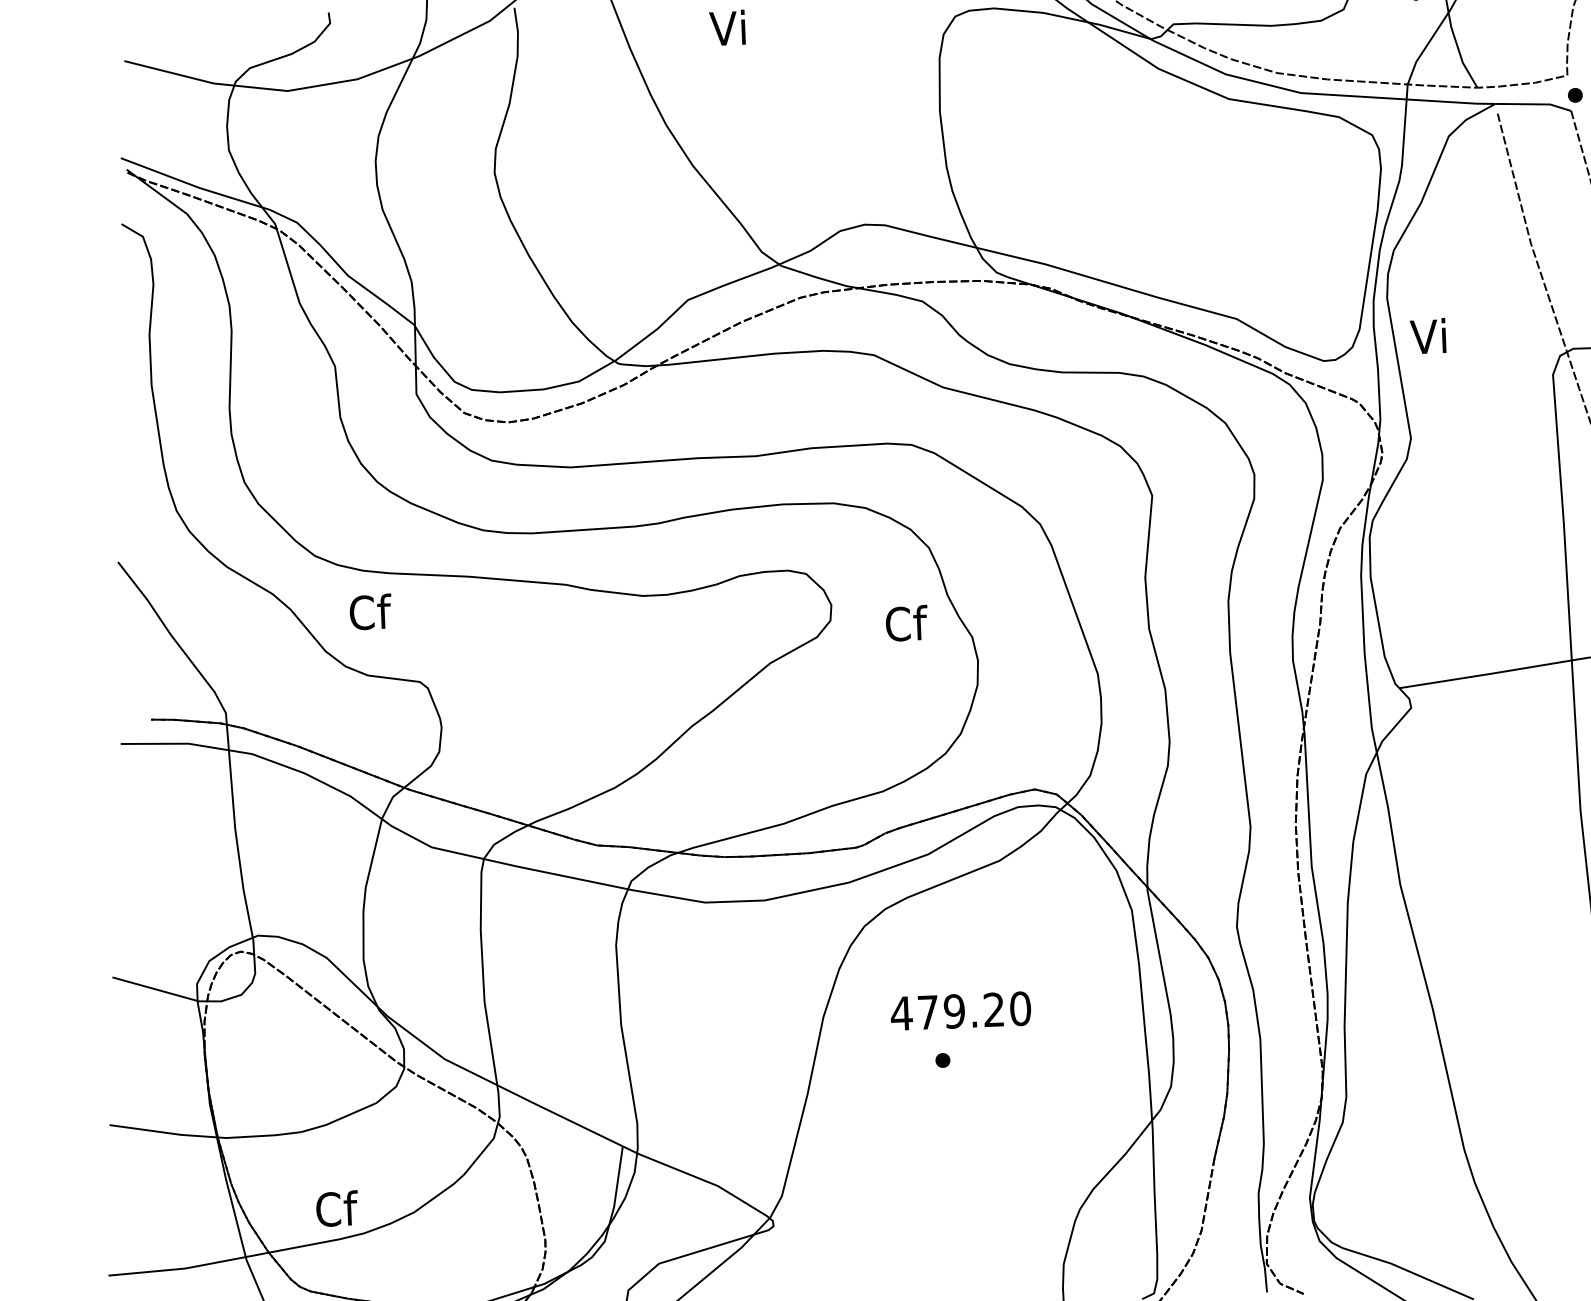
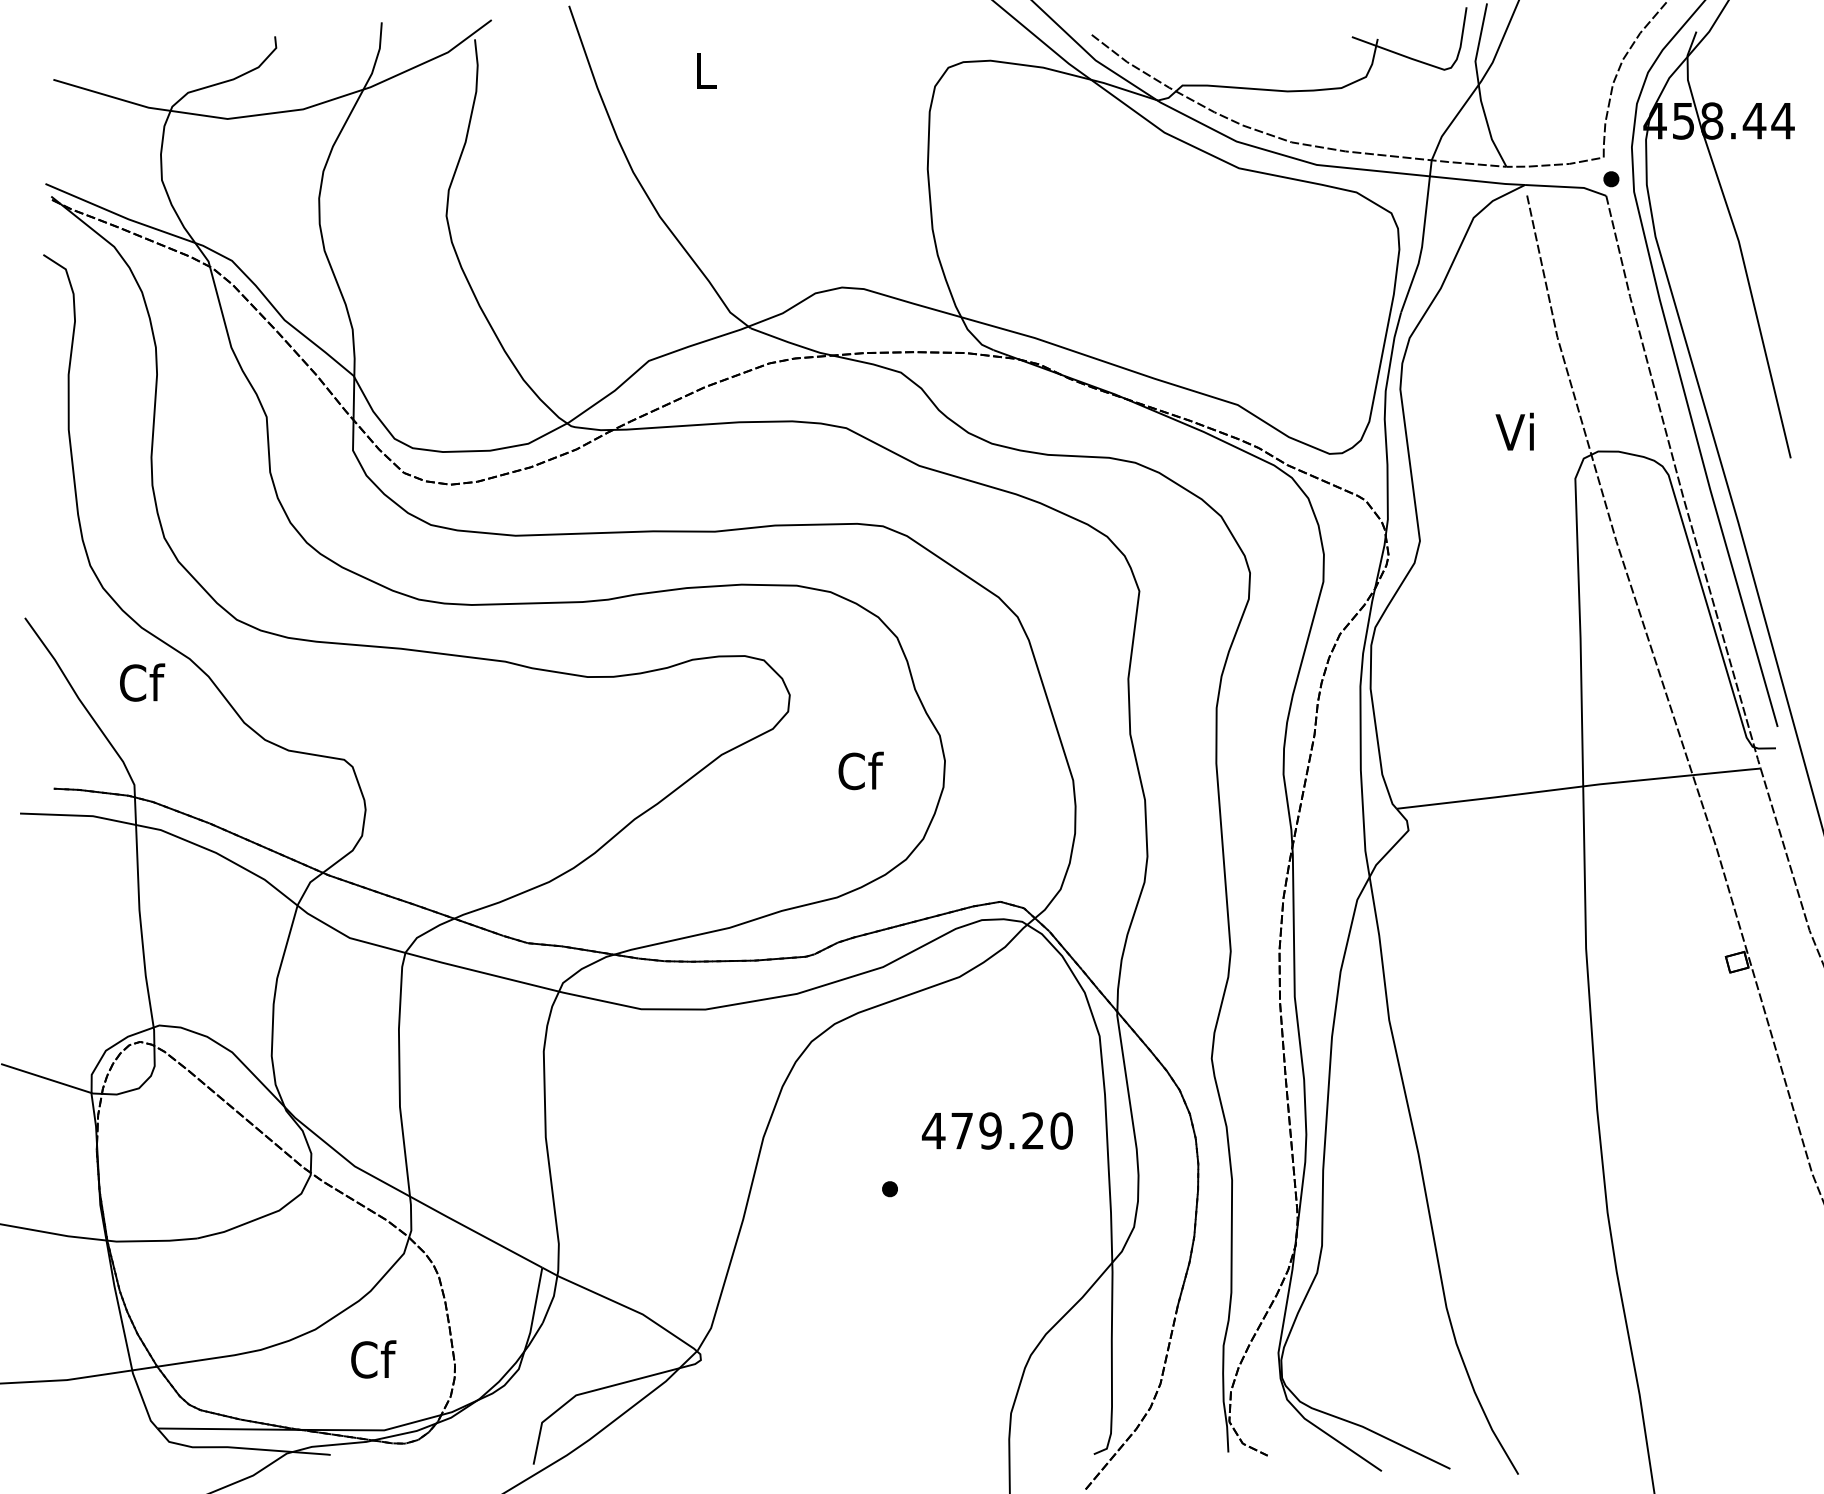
text: (727, 27) -> (703, 69), Vi -> L
text: (1427, 336) -> (1514, 431), moved
text: (370, 612) -> (142, 682), moved
text: (906, 623) -> (860, 770), moved
text: (960, 1010) -> (997, 1130), moved
text: (337, 1208) -> (373, 1359), moved

